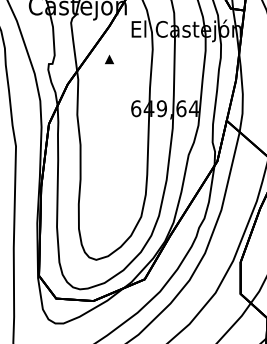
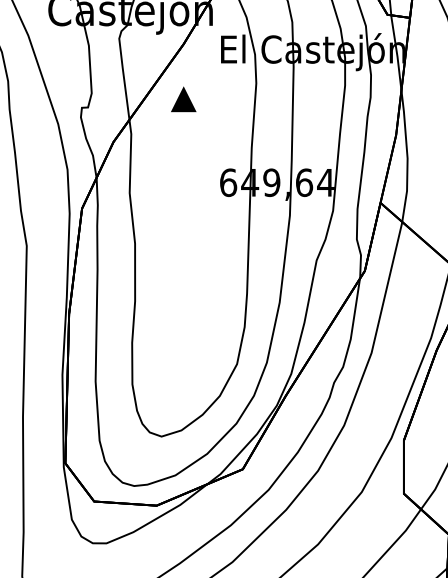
part: (109, 59) -> (183, 100), size x1.6

